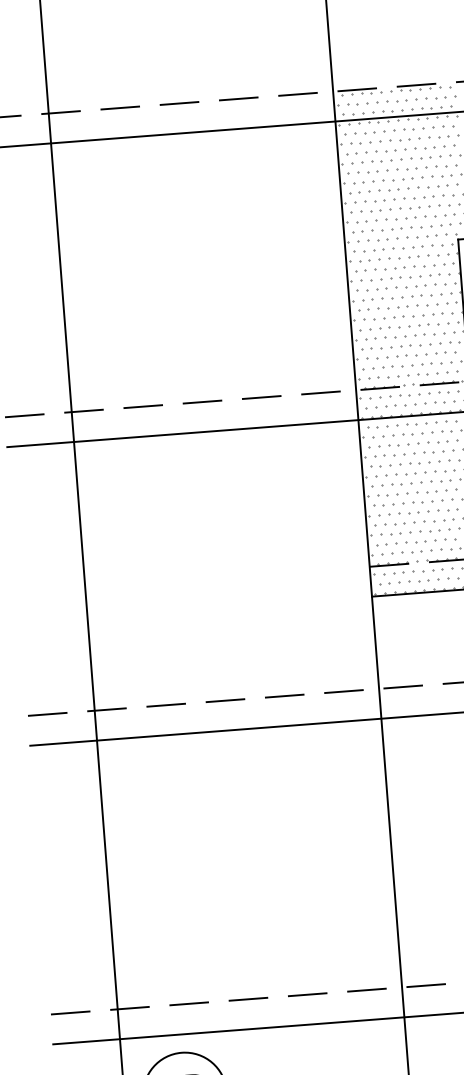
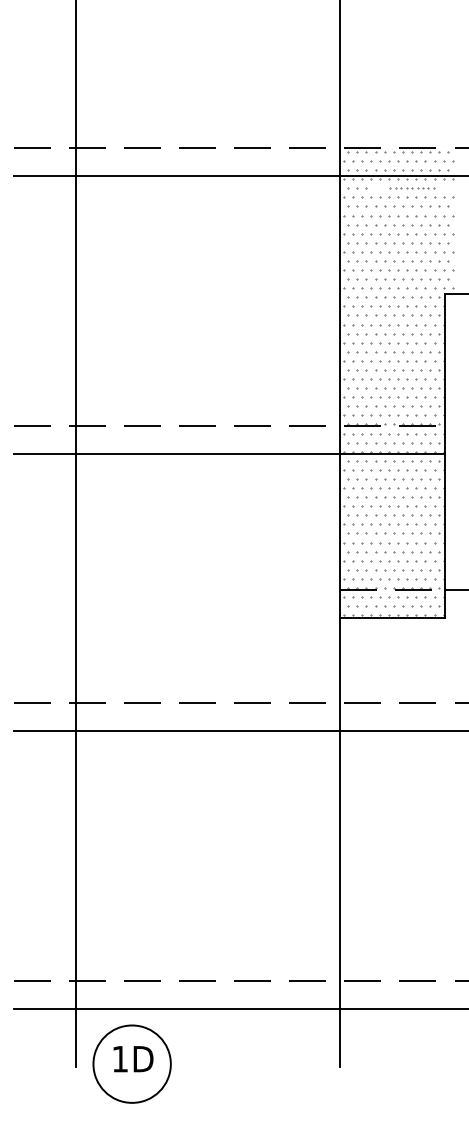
part: (414, 128) -> (412, 188), size x0.6

